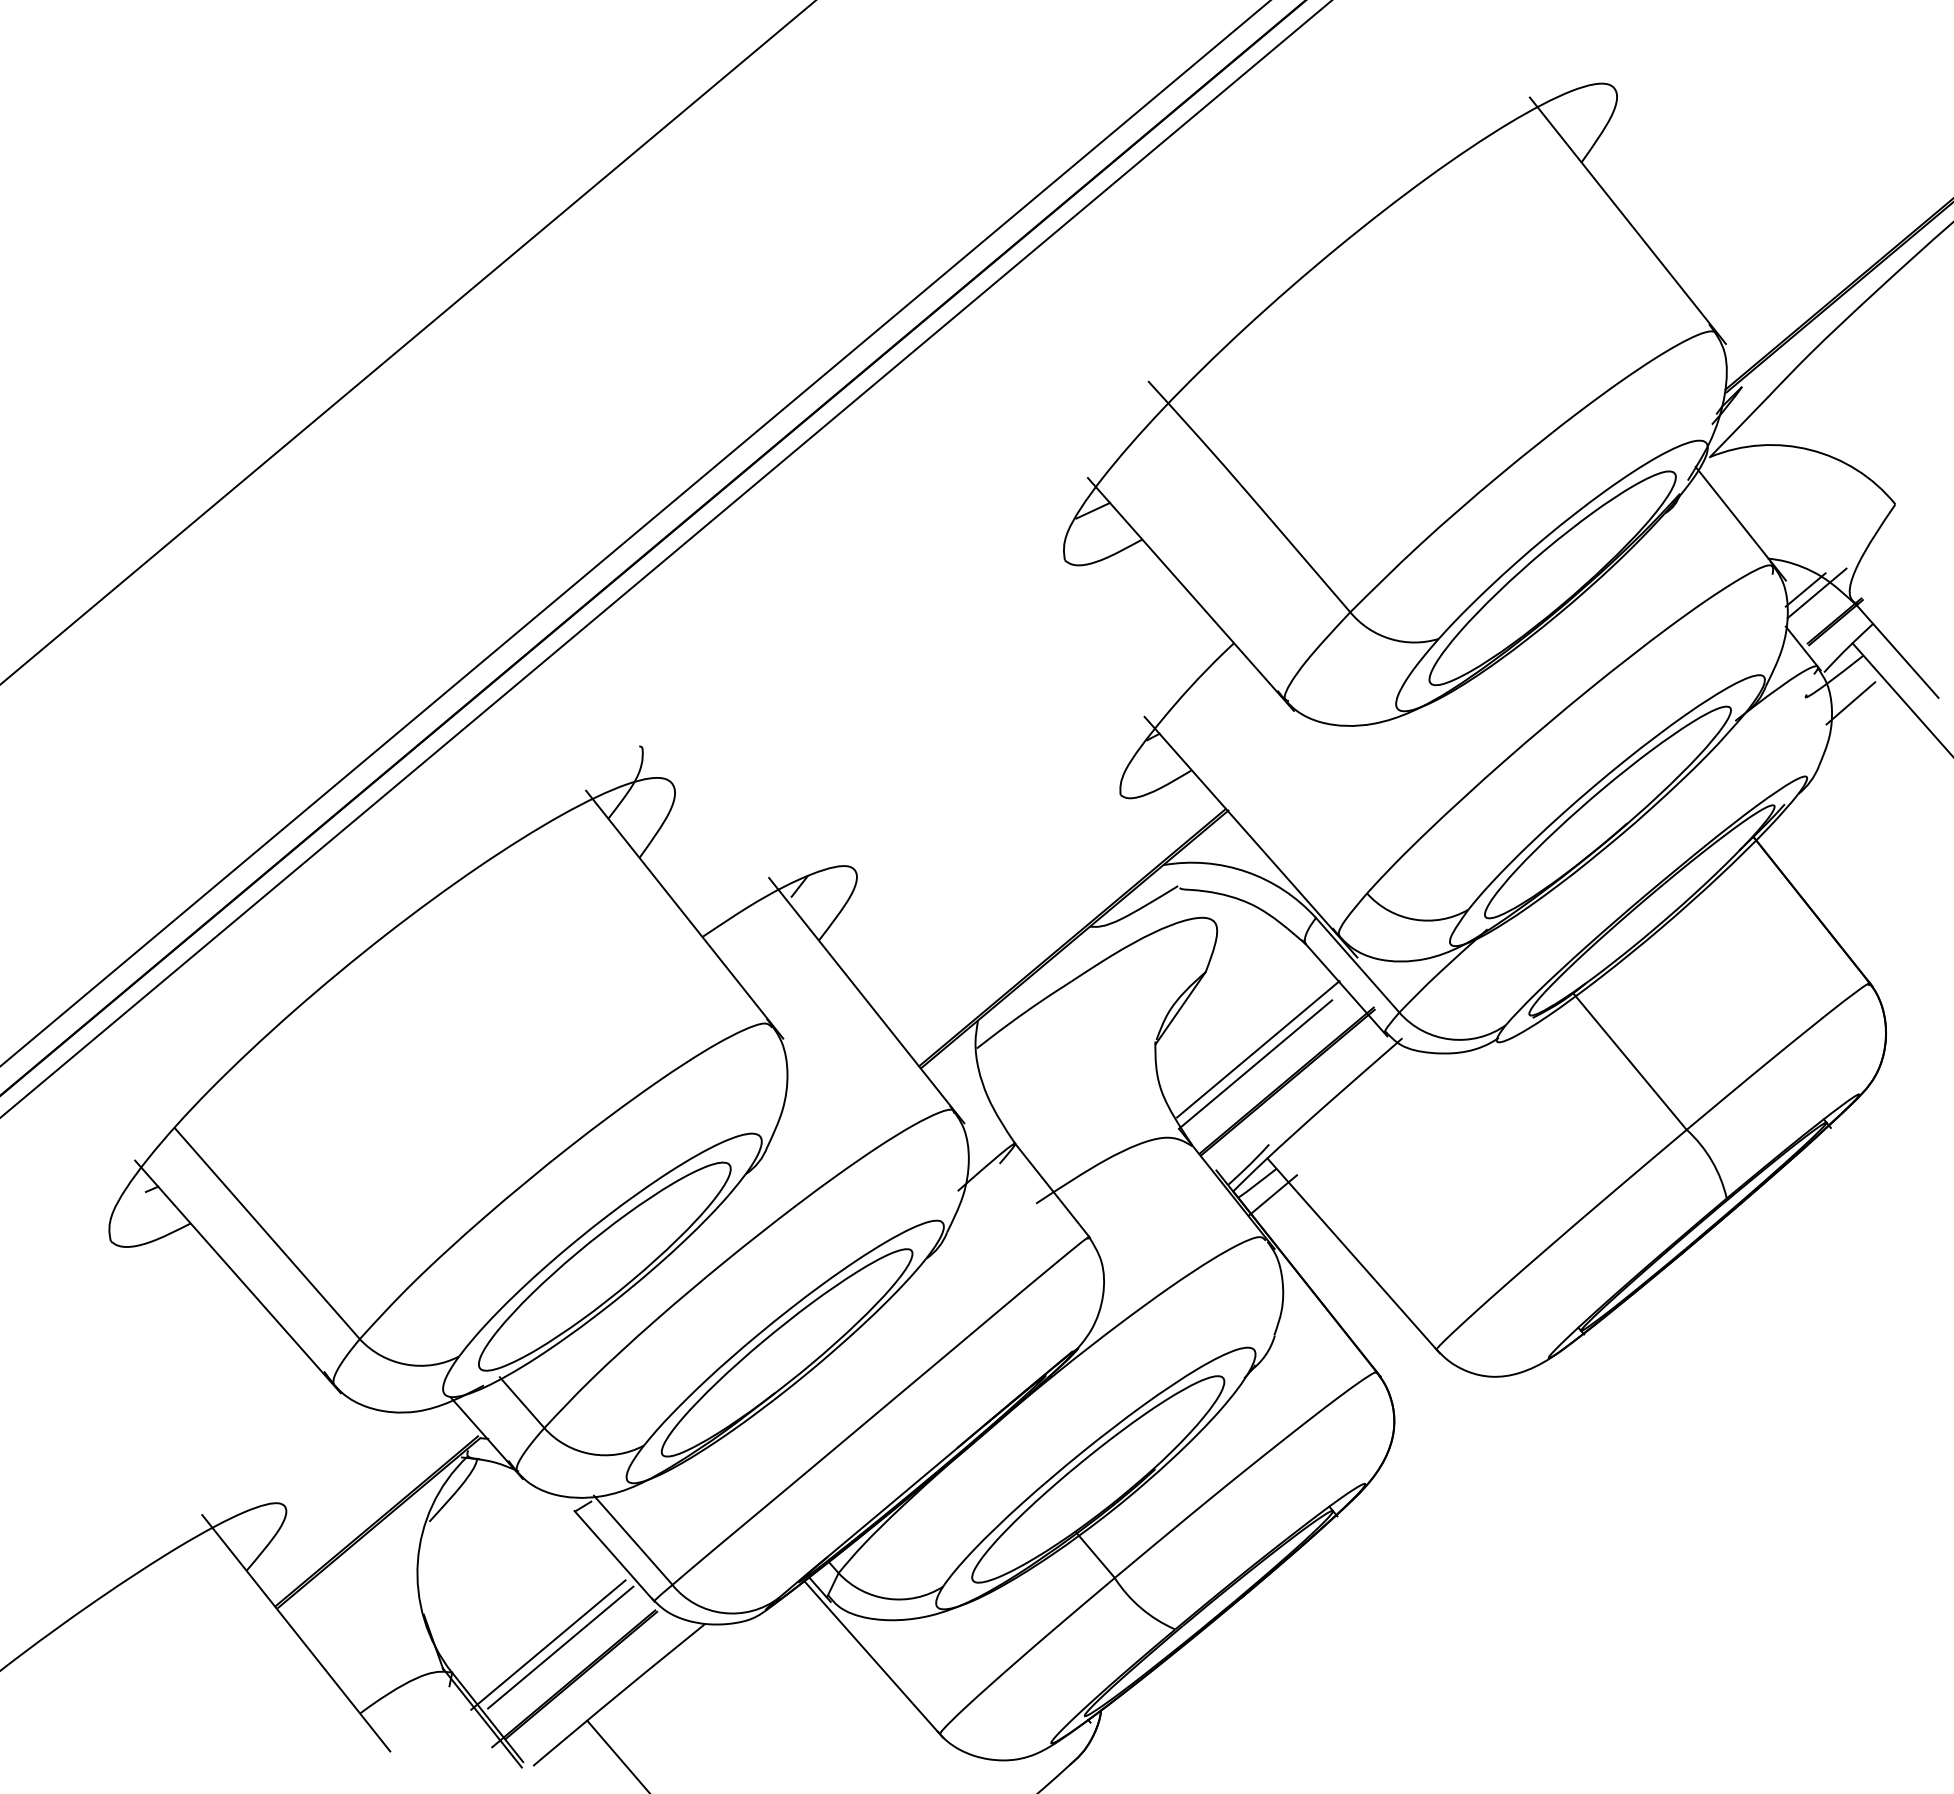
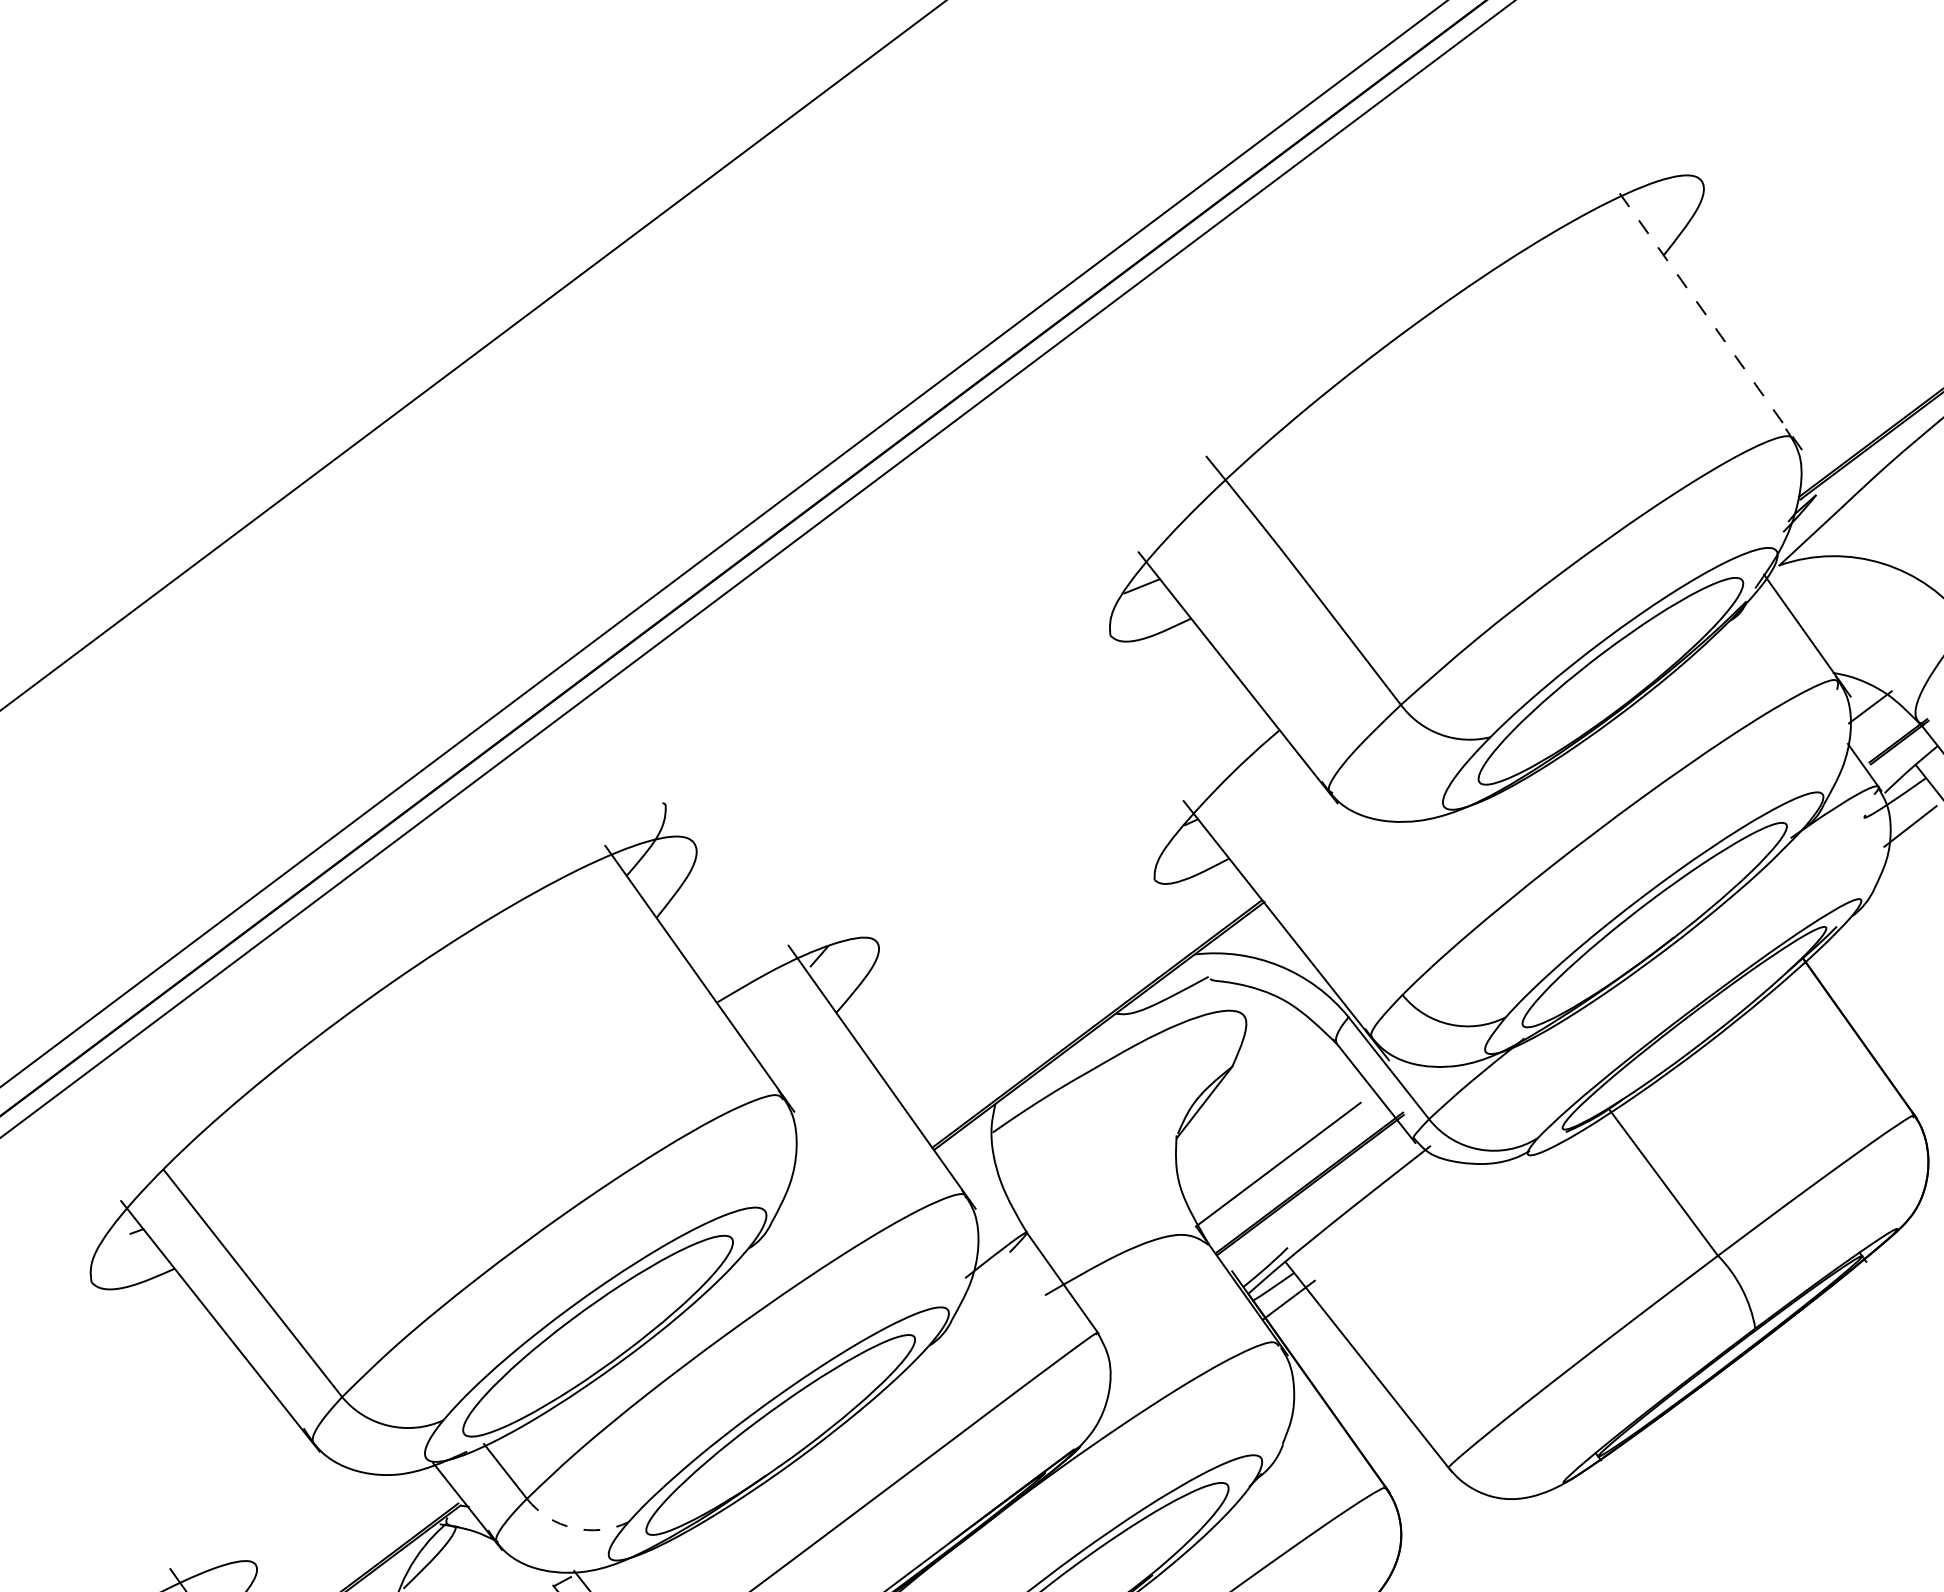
line: (1627, 220) -> (1707, 317), solid -> dashed
line: (1816, 593) -> (1881, 711), removed
line: (1258, 1049) -> (1282, 1149), removed
arc: (591, 1454) -> (573, 1528), solid -> dashed

